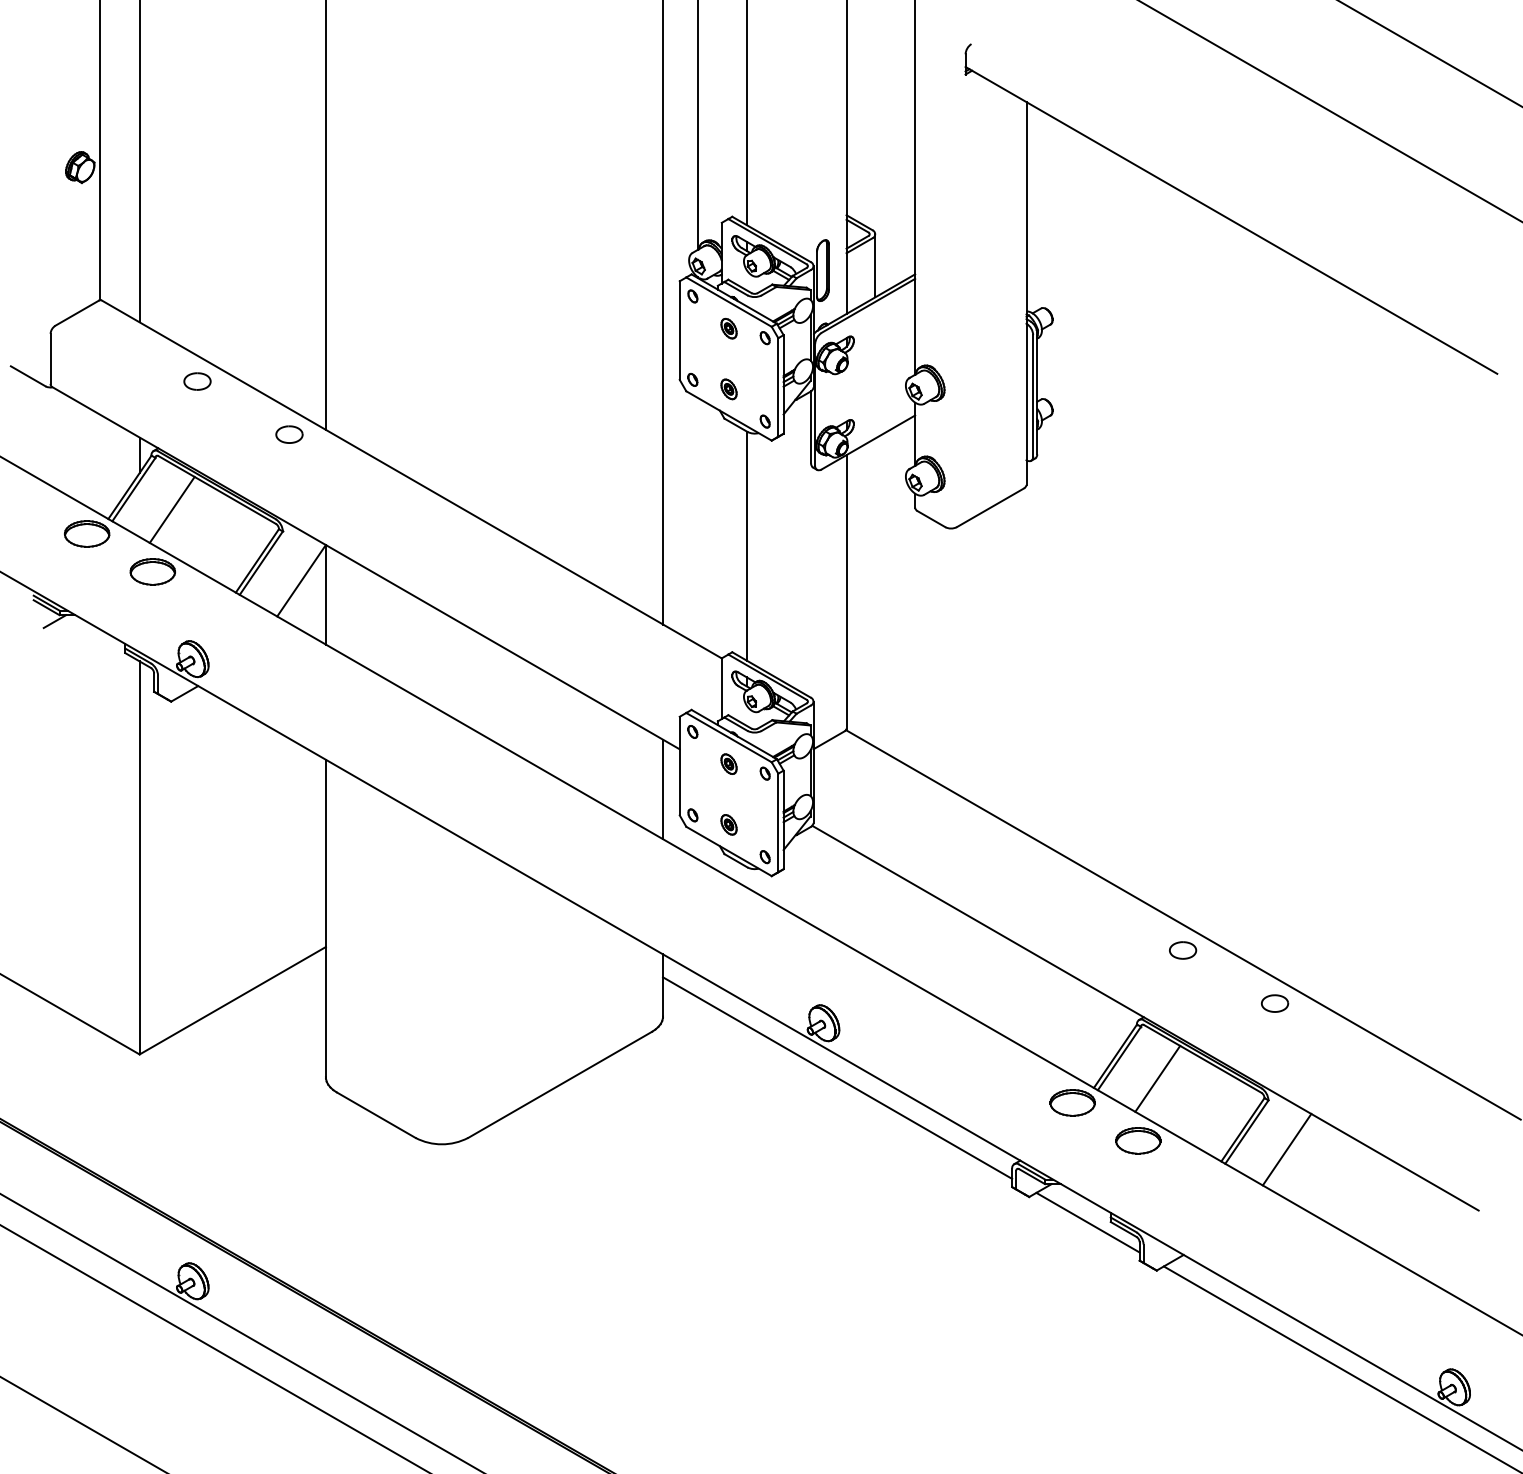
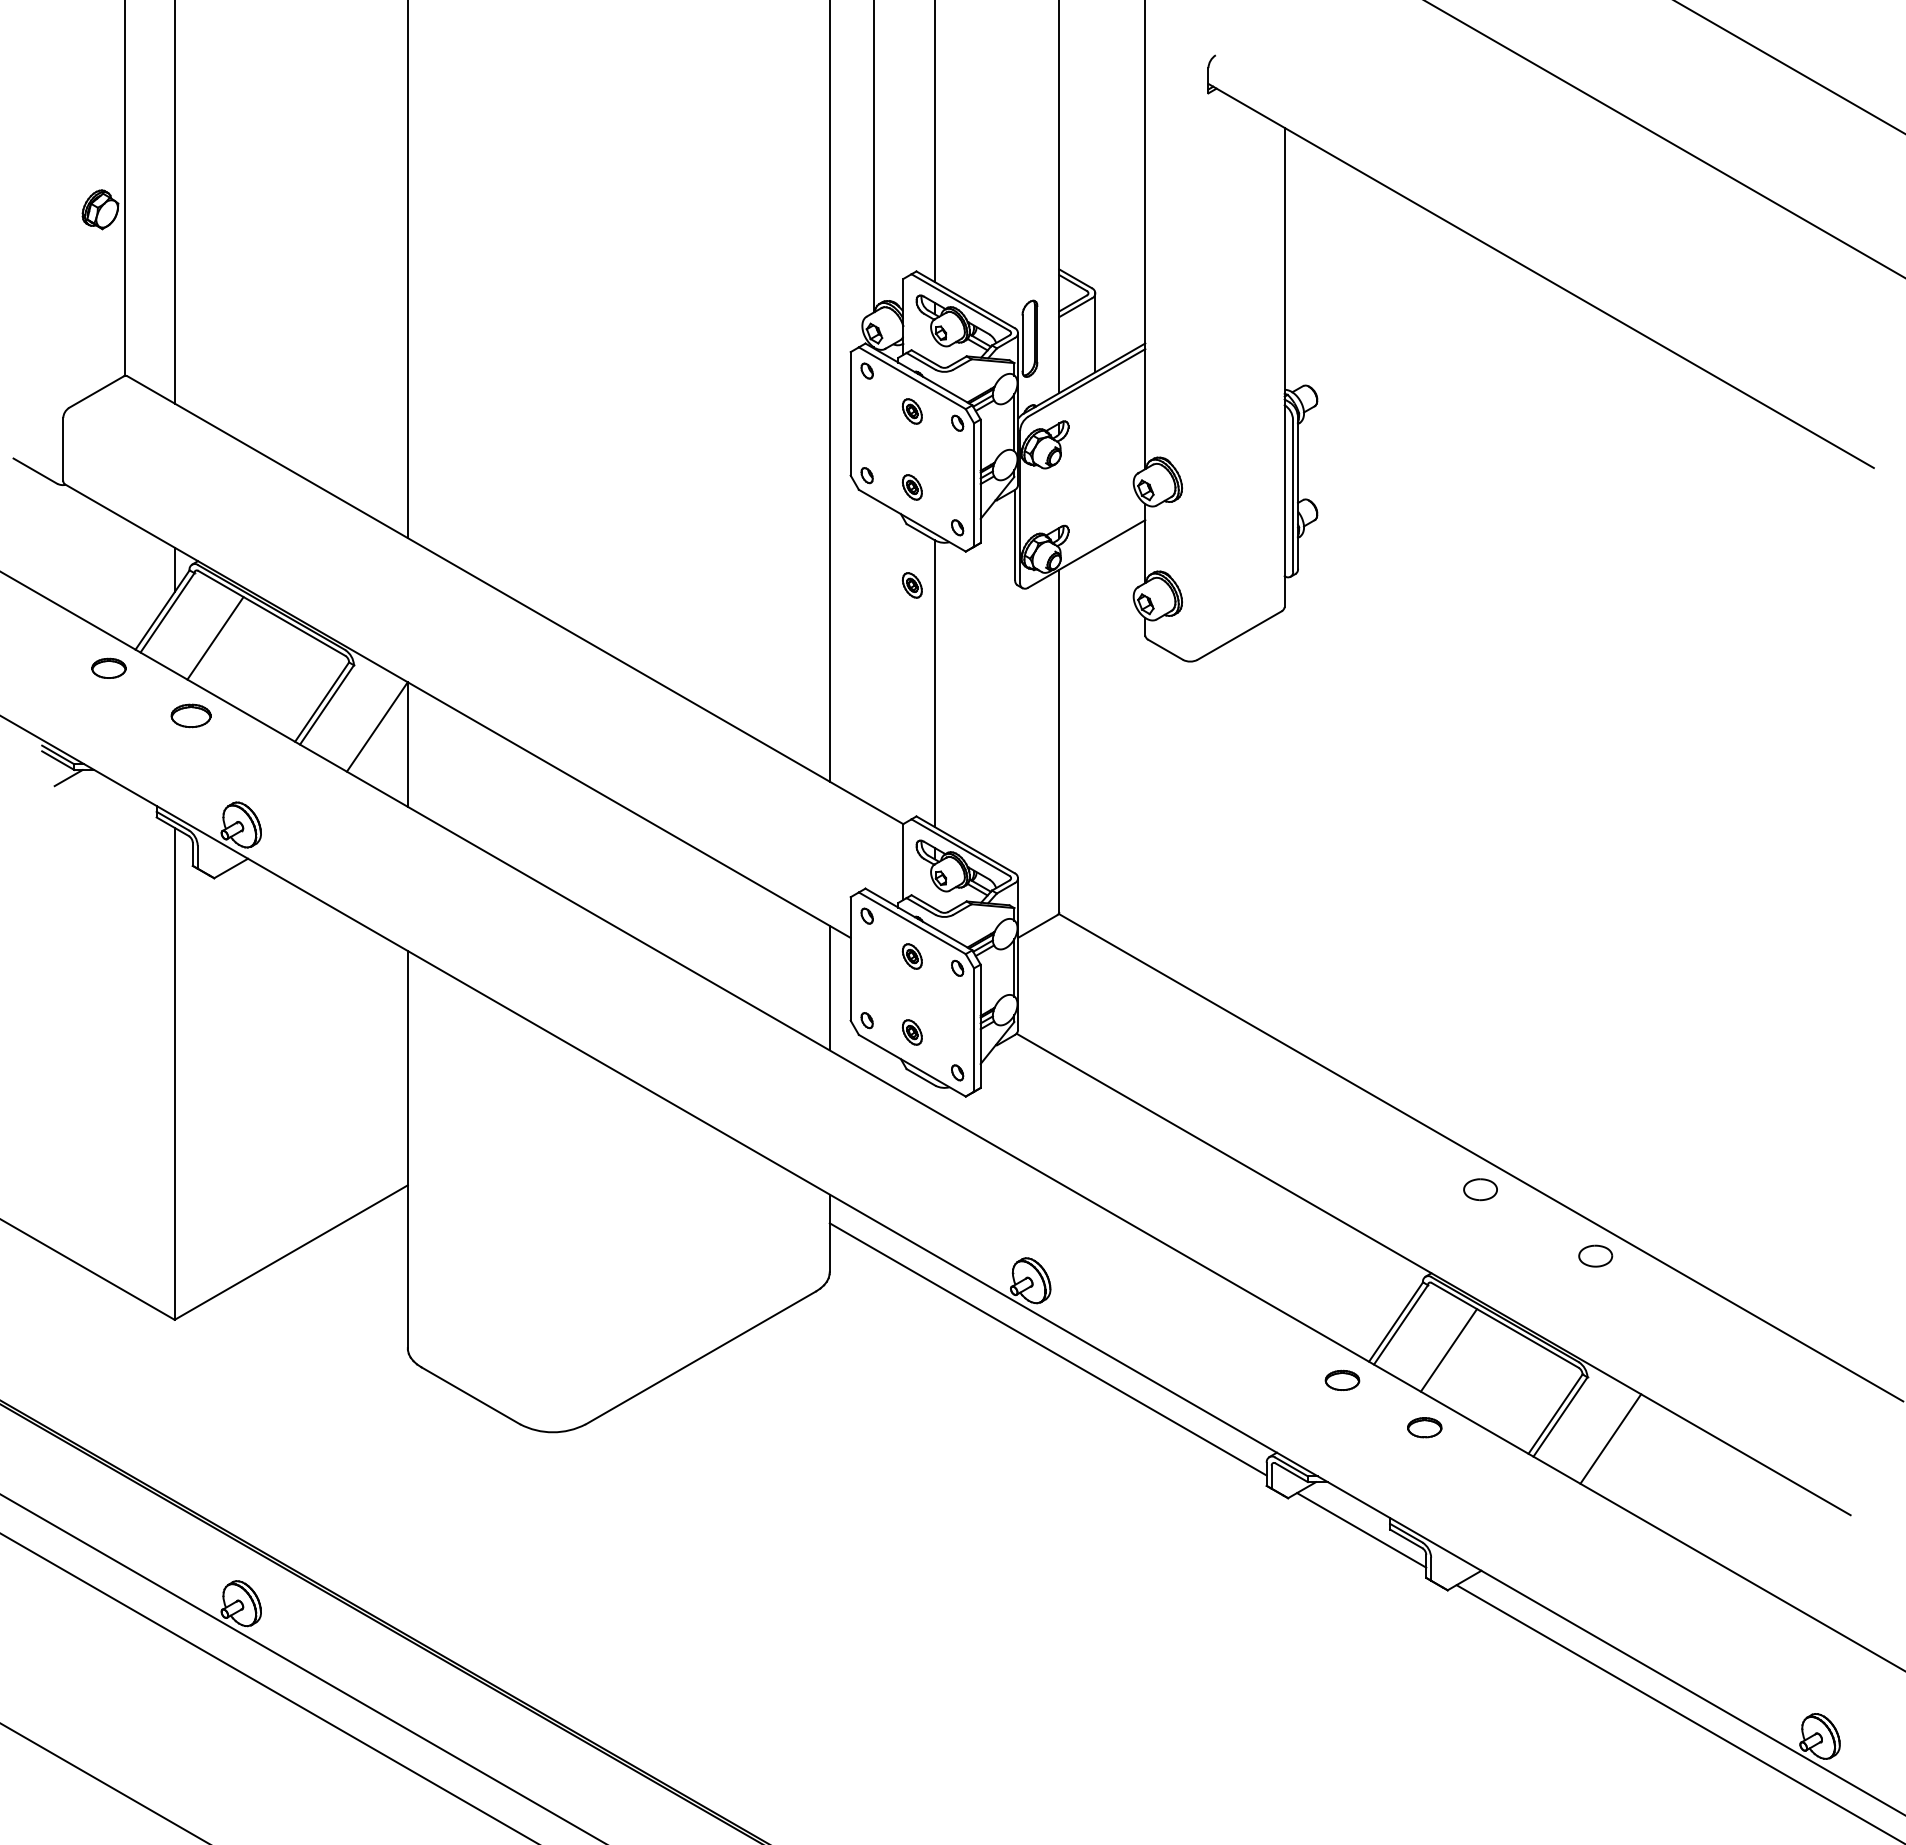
part: (197, 381) -> (246, 477), removed
part: (288, 434) -> (361, 543), removed
part: (728, 467) -> (911, 585), added
part: (86, 534) -> (108, 668), size x0.6
part: (152, 571) -> (190, 715), size x0.7
part: (1072, 1102) -> (1342, 1380), size x0.6
part: (1138, 1140) -> (1424, 1427), size x0.6

